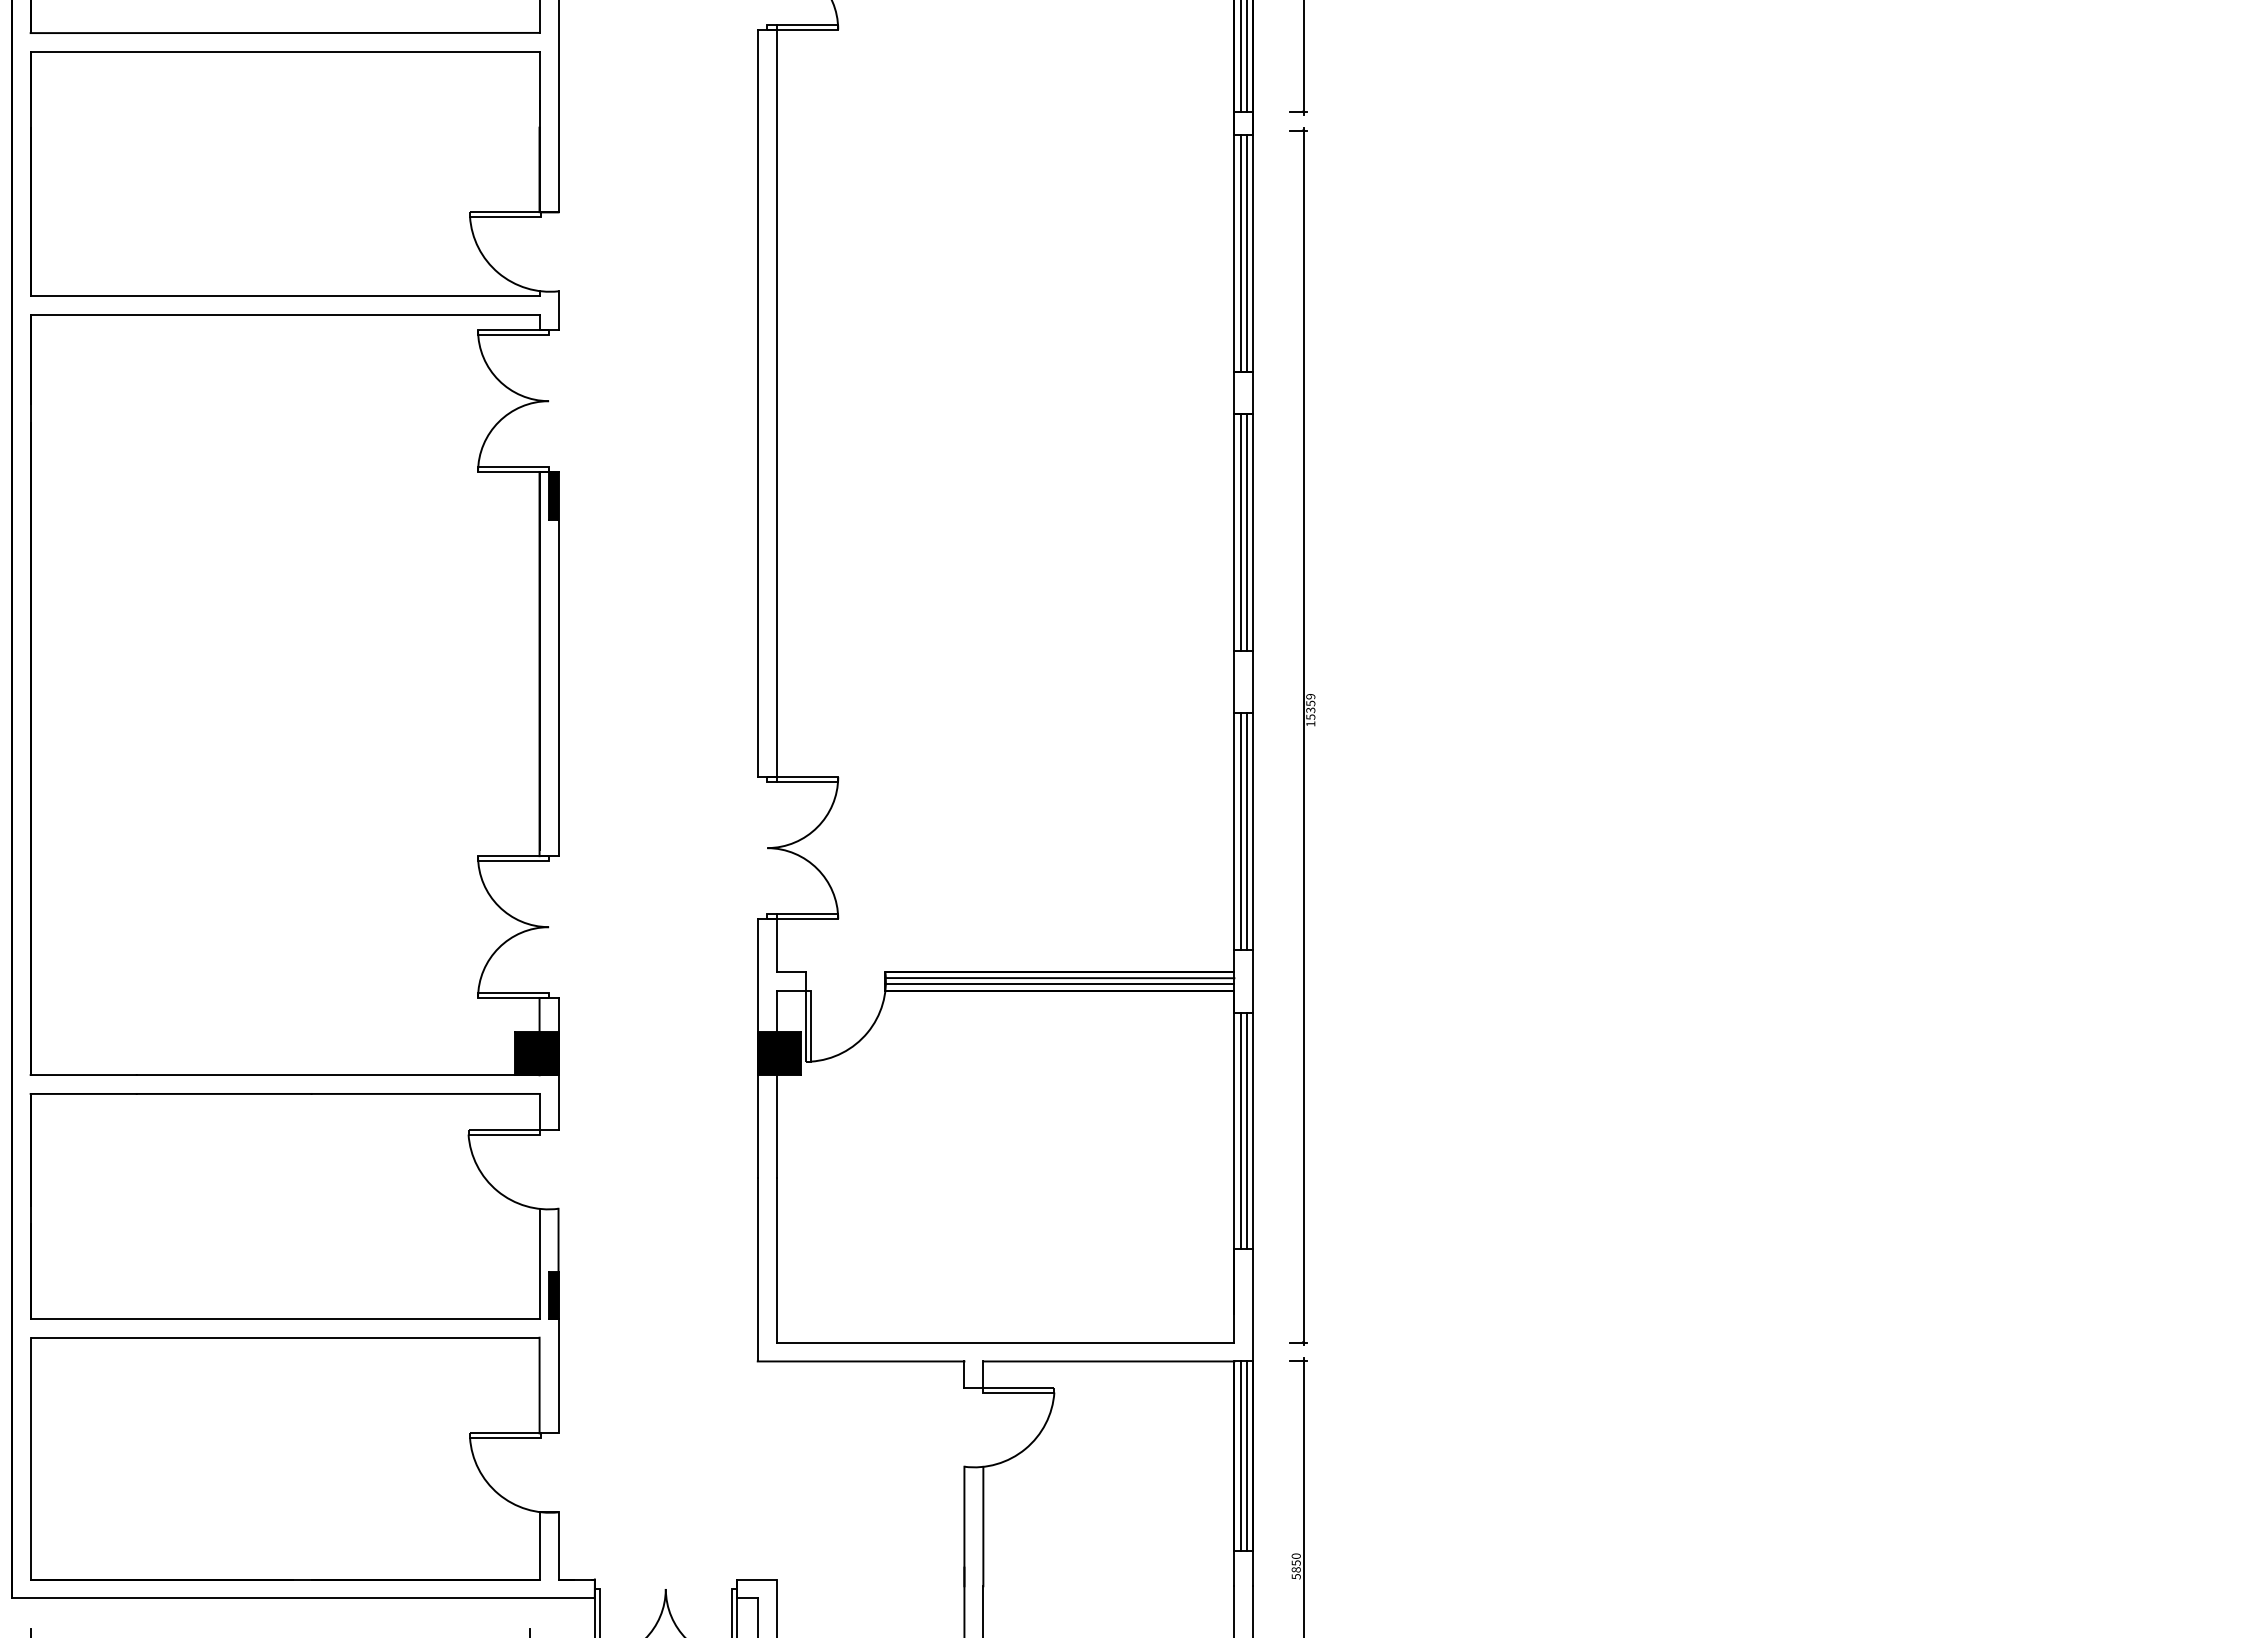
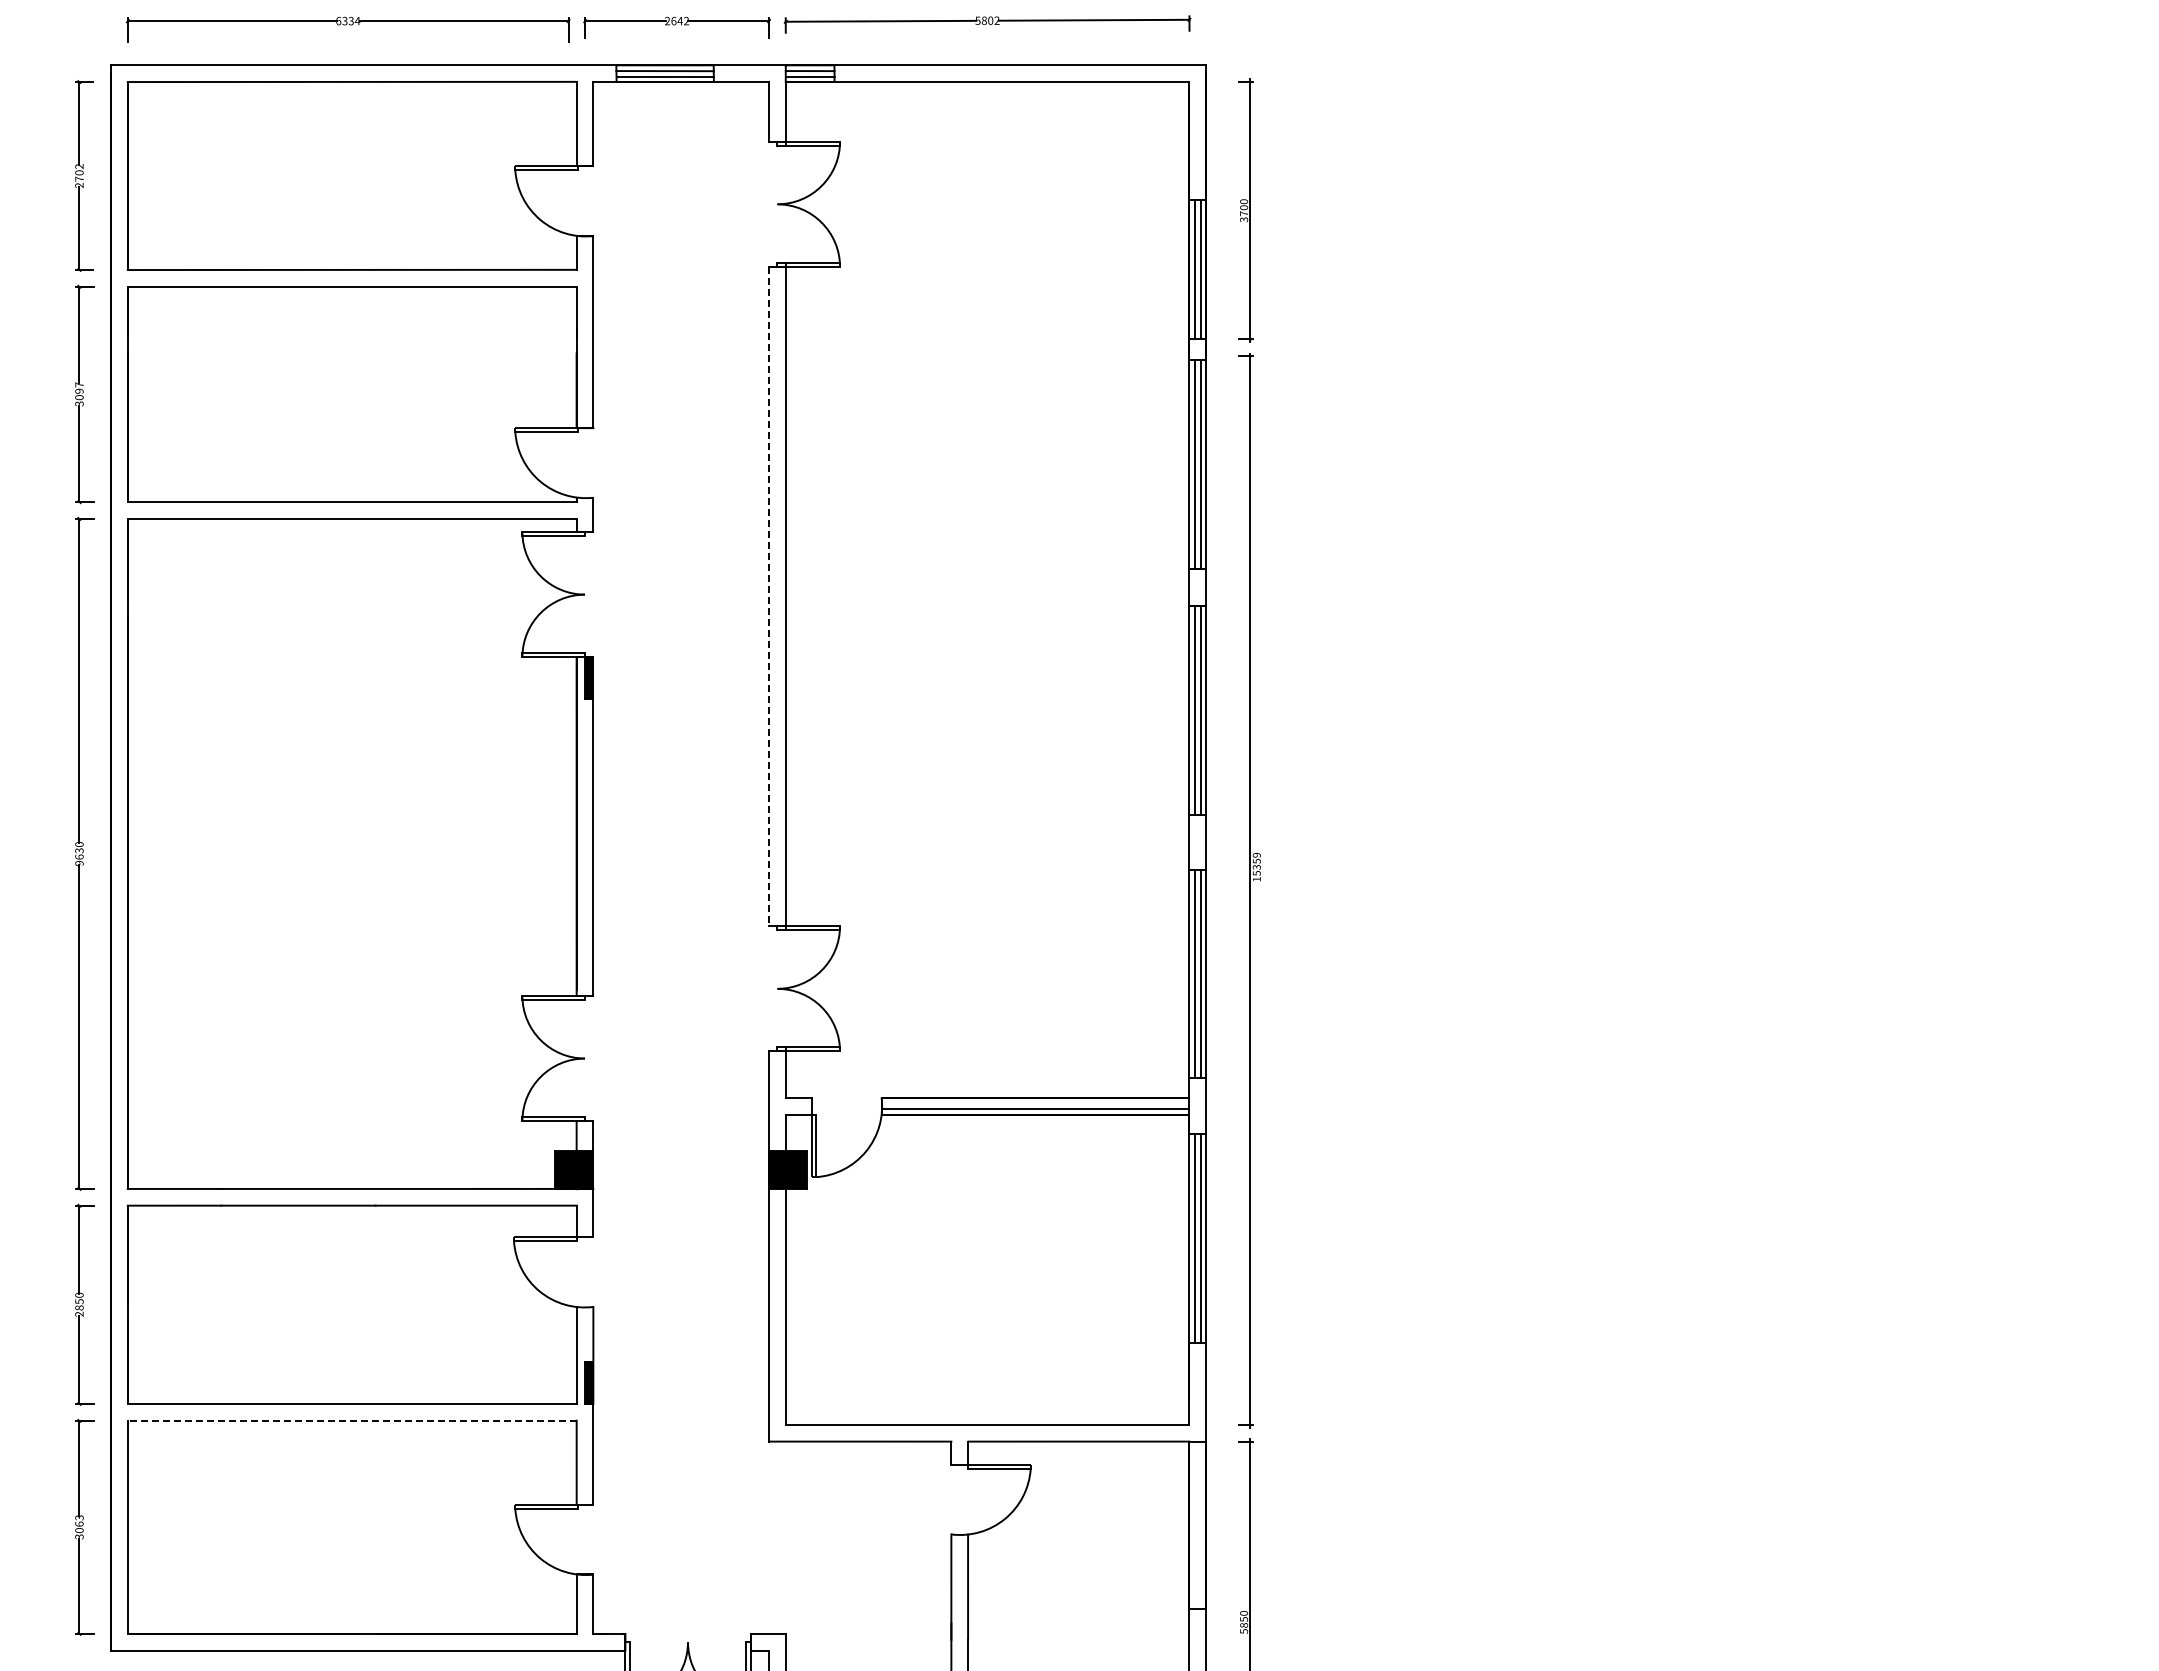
line: (758, 403) -> (769, 596), solid -> dashed
line: (1059, 978) -> (1035, 1103), removed
line: (284, 1337) -> (351, 1420), solid -> dashed
line: (1241, 1455) -> (1195, 1524), removed
line: (1246, 1455) -> (1200, 1524), removed

